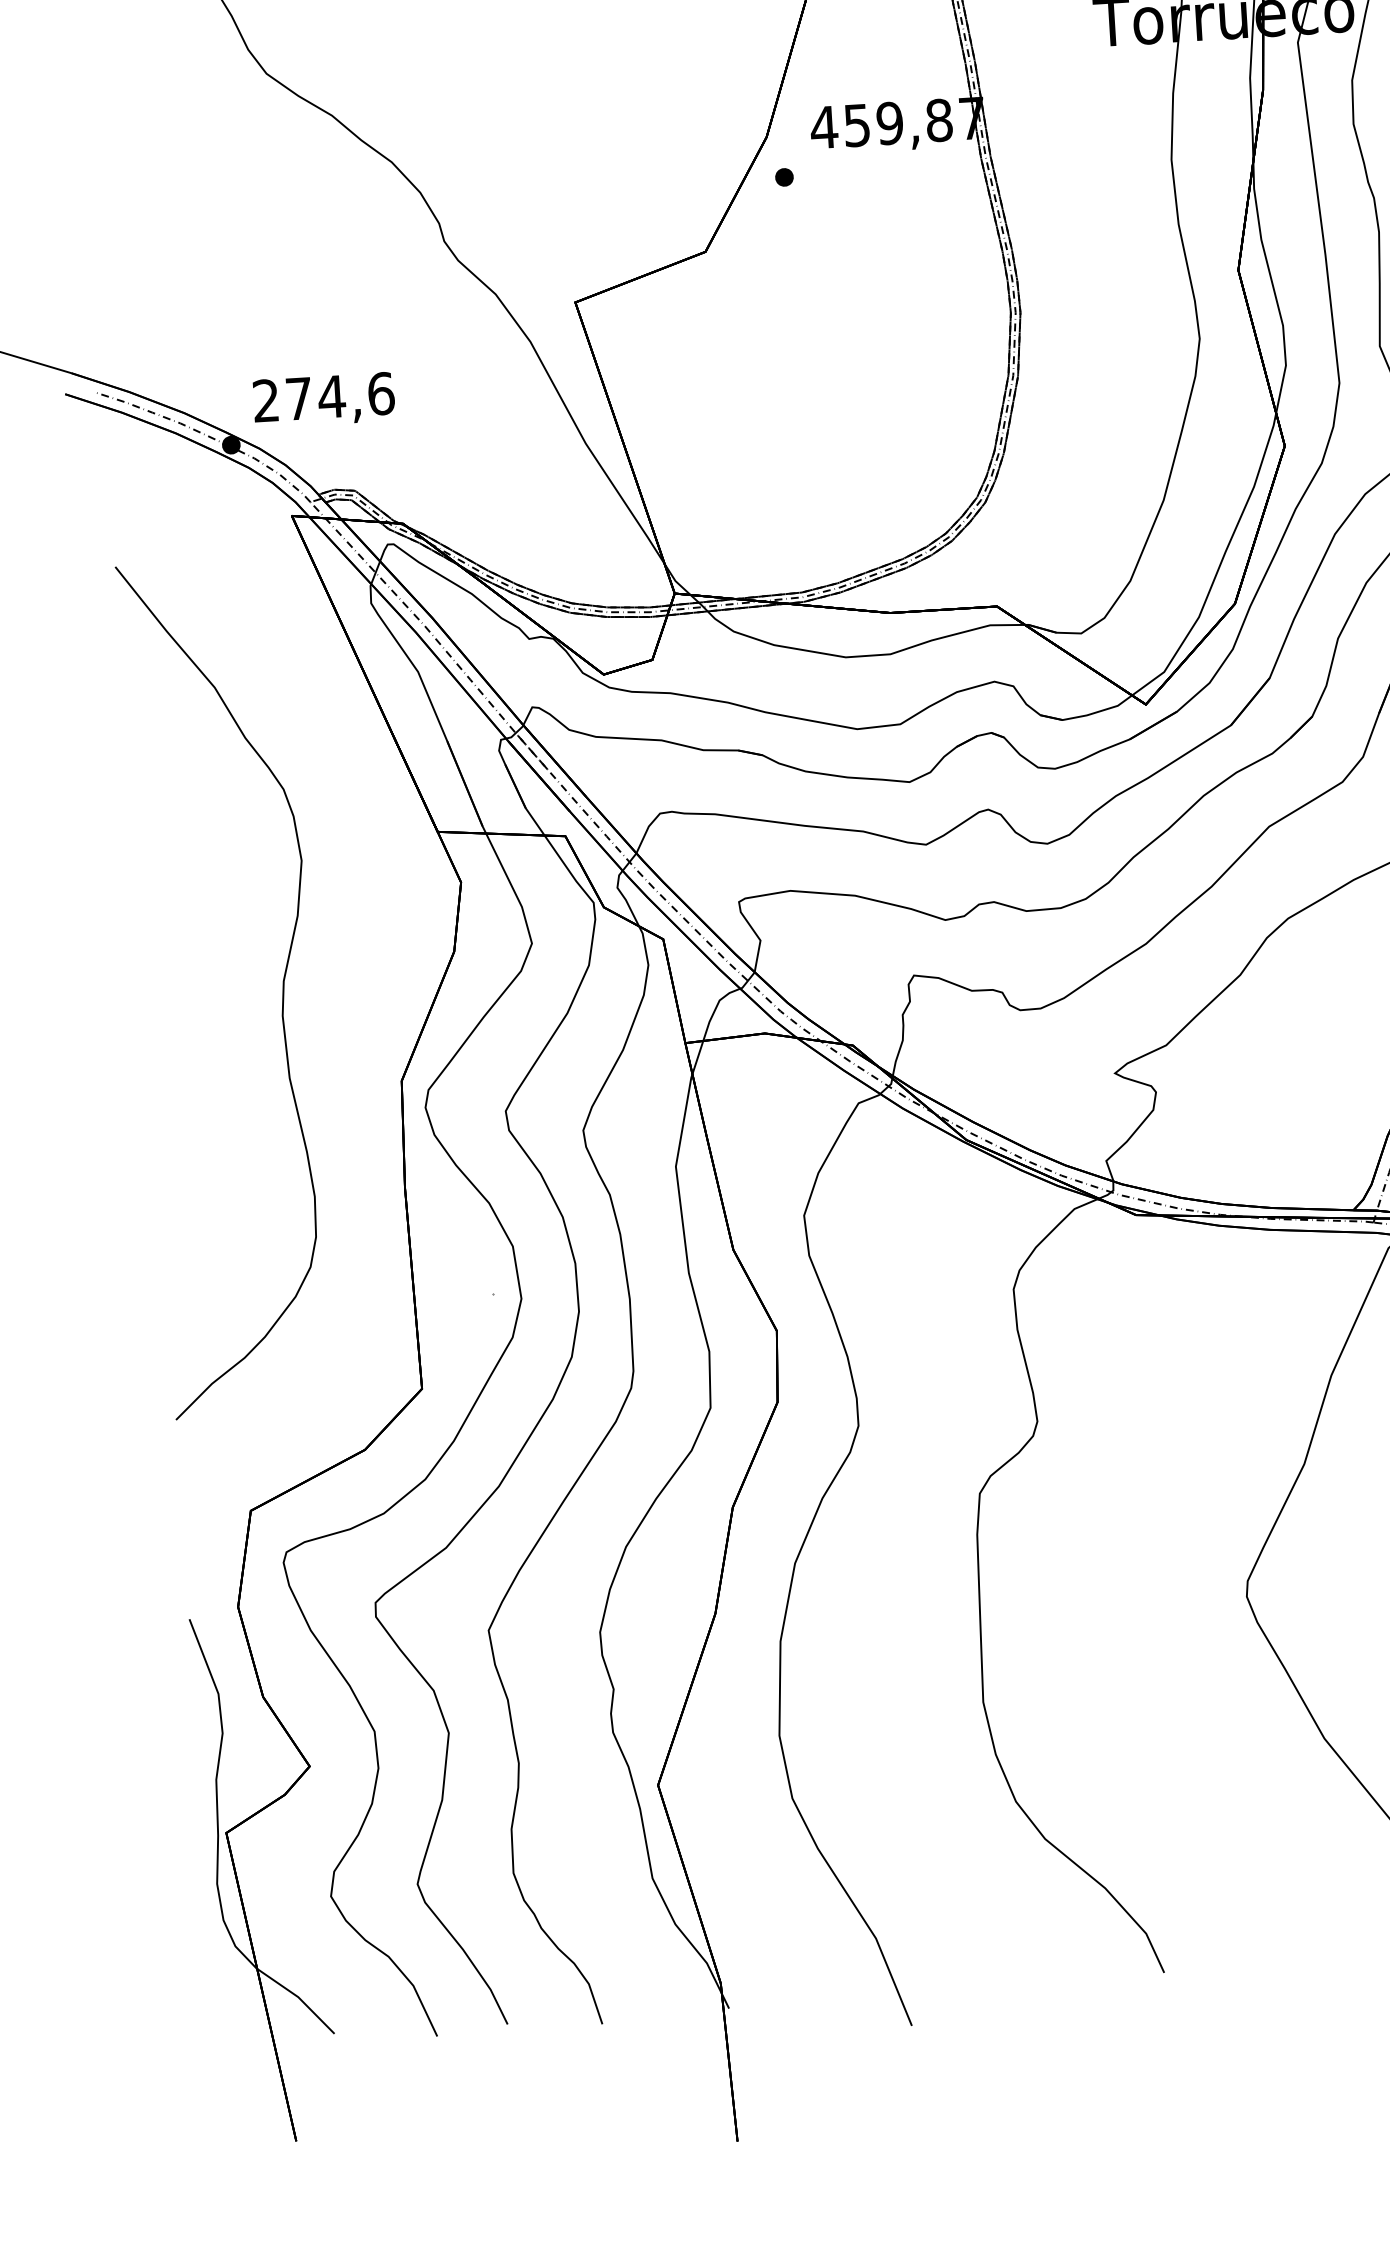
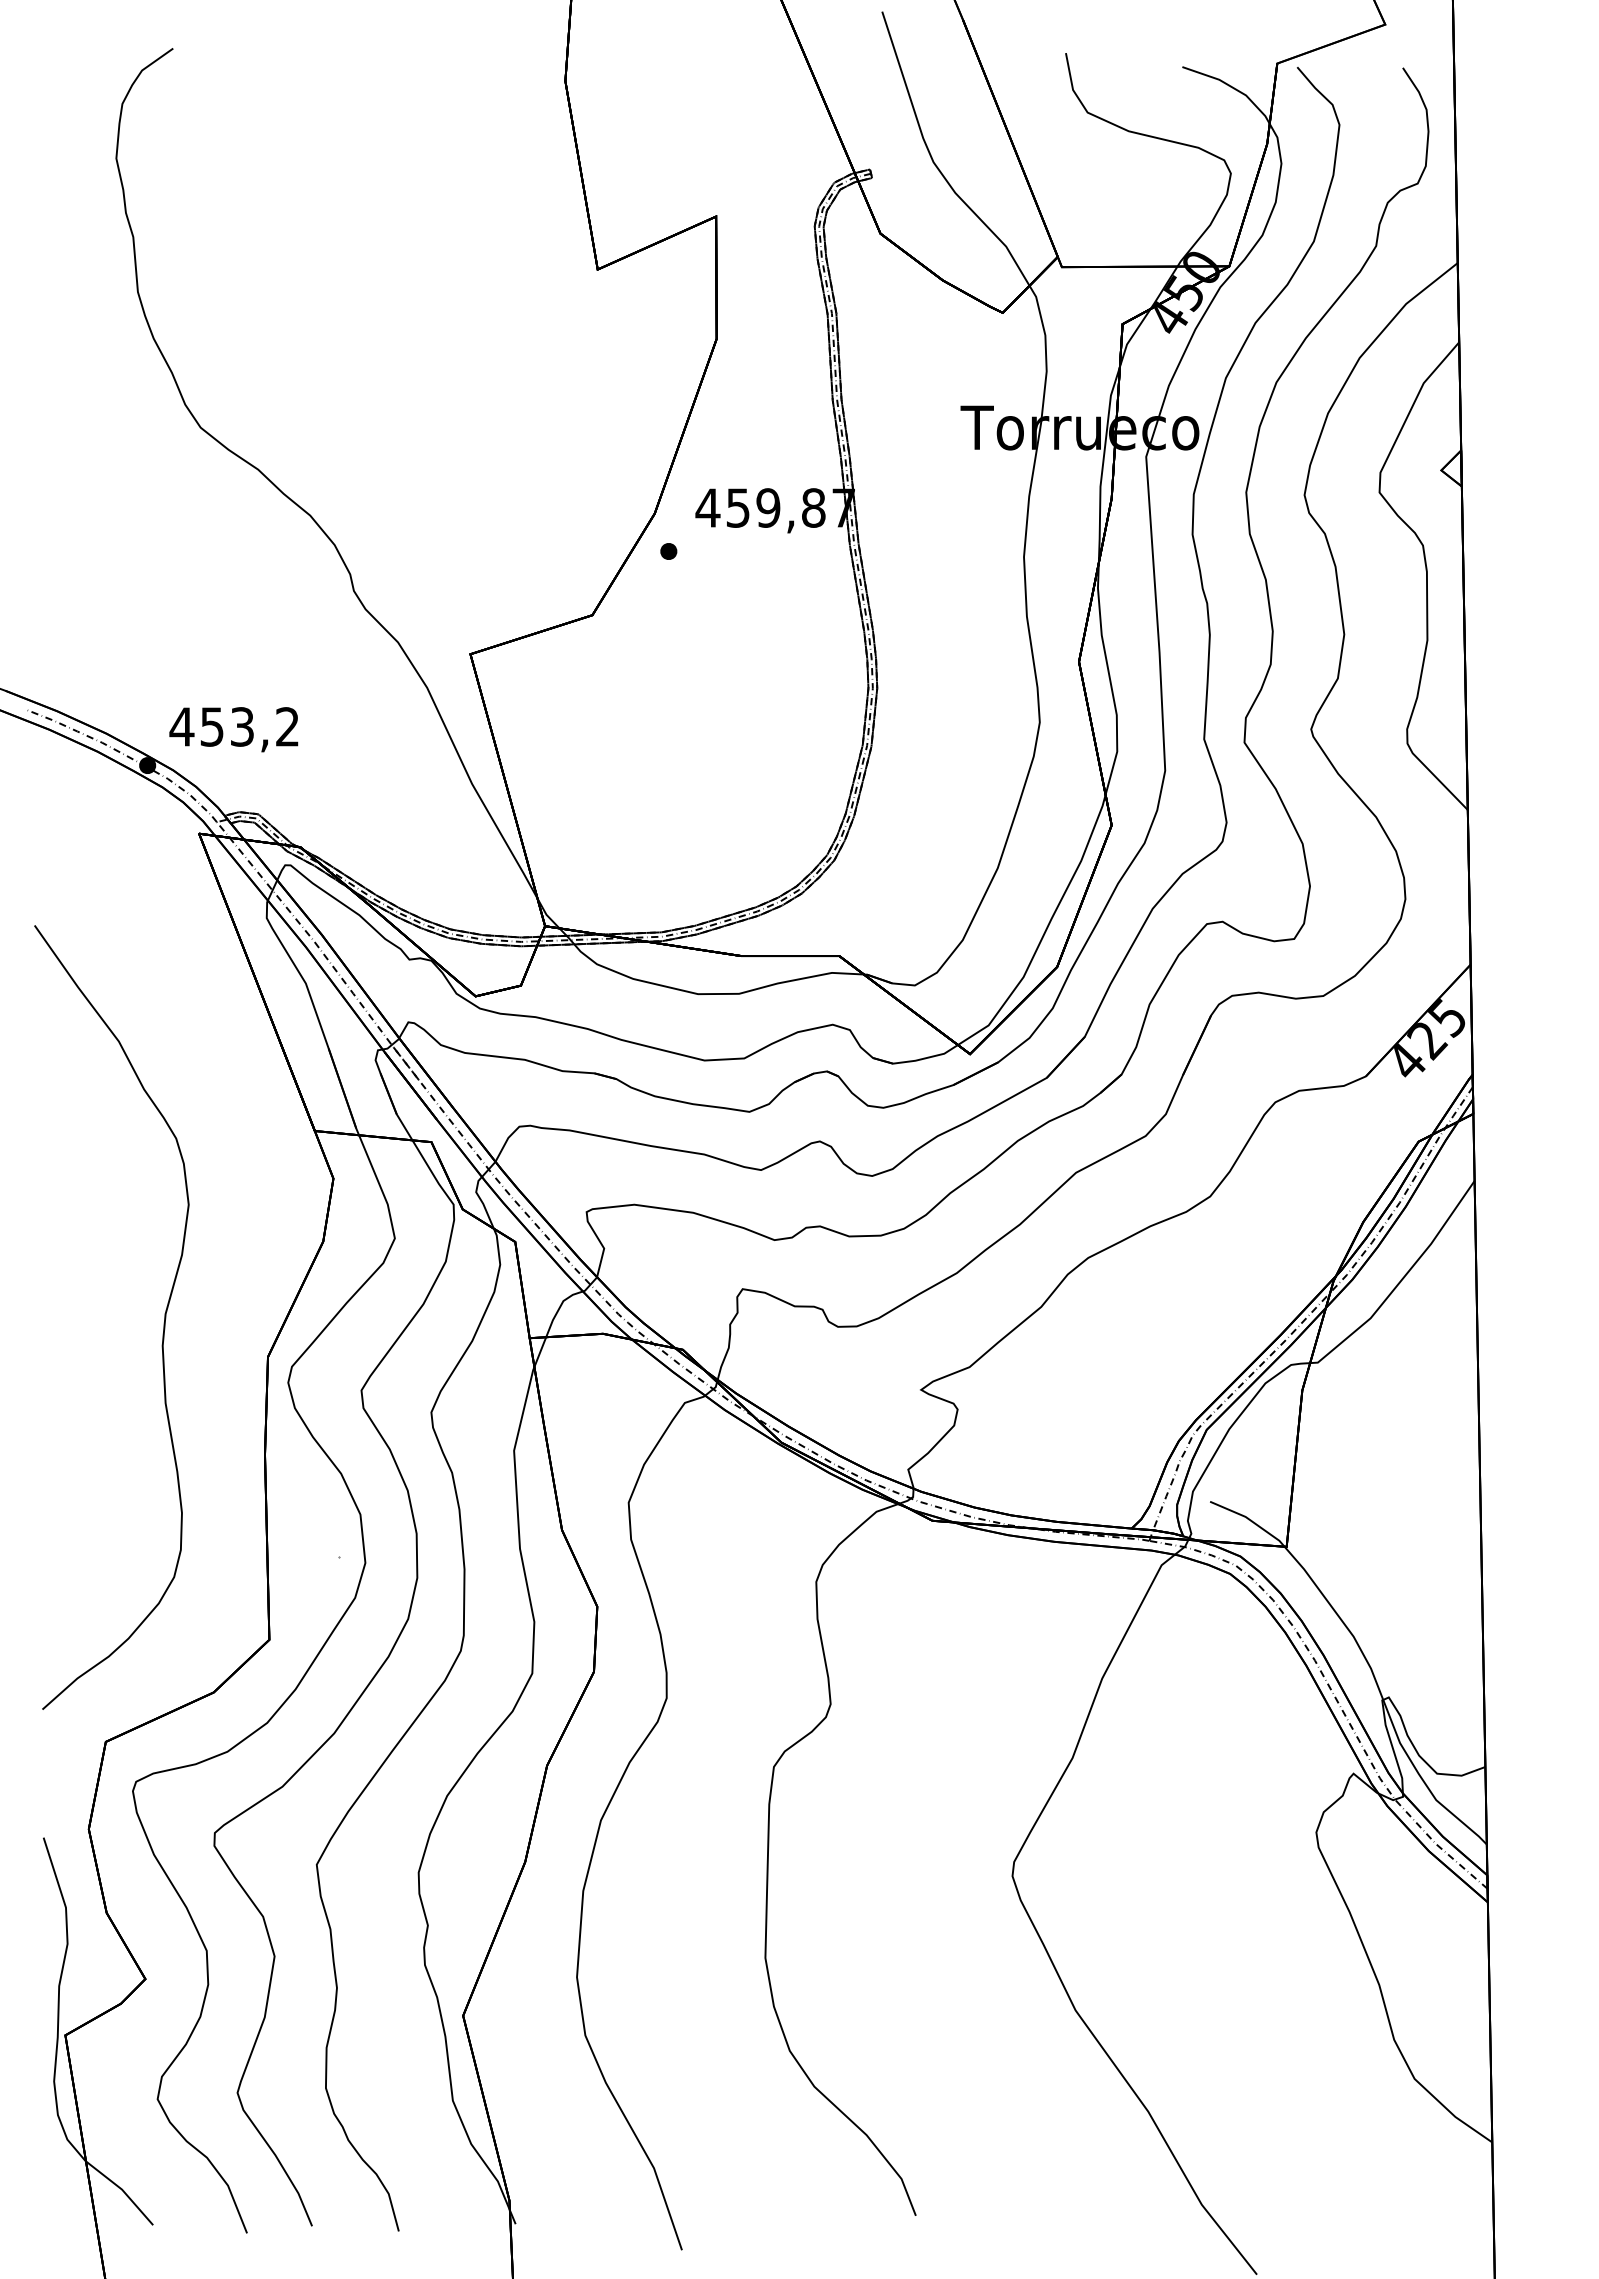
text: (323, 396) -> (234, 726), 274,6 -> 453,2
curve: (282, 991) -> (163, 1323), moved

